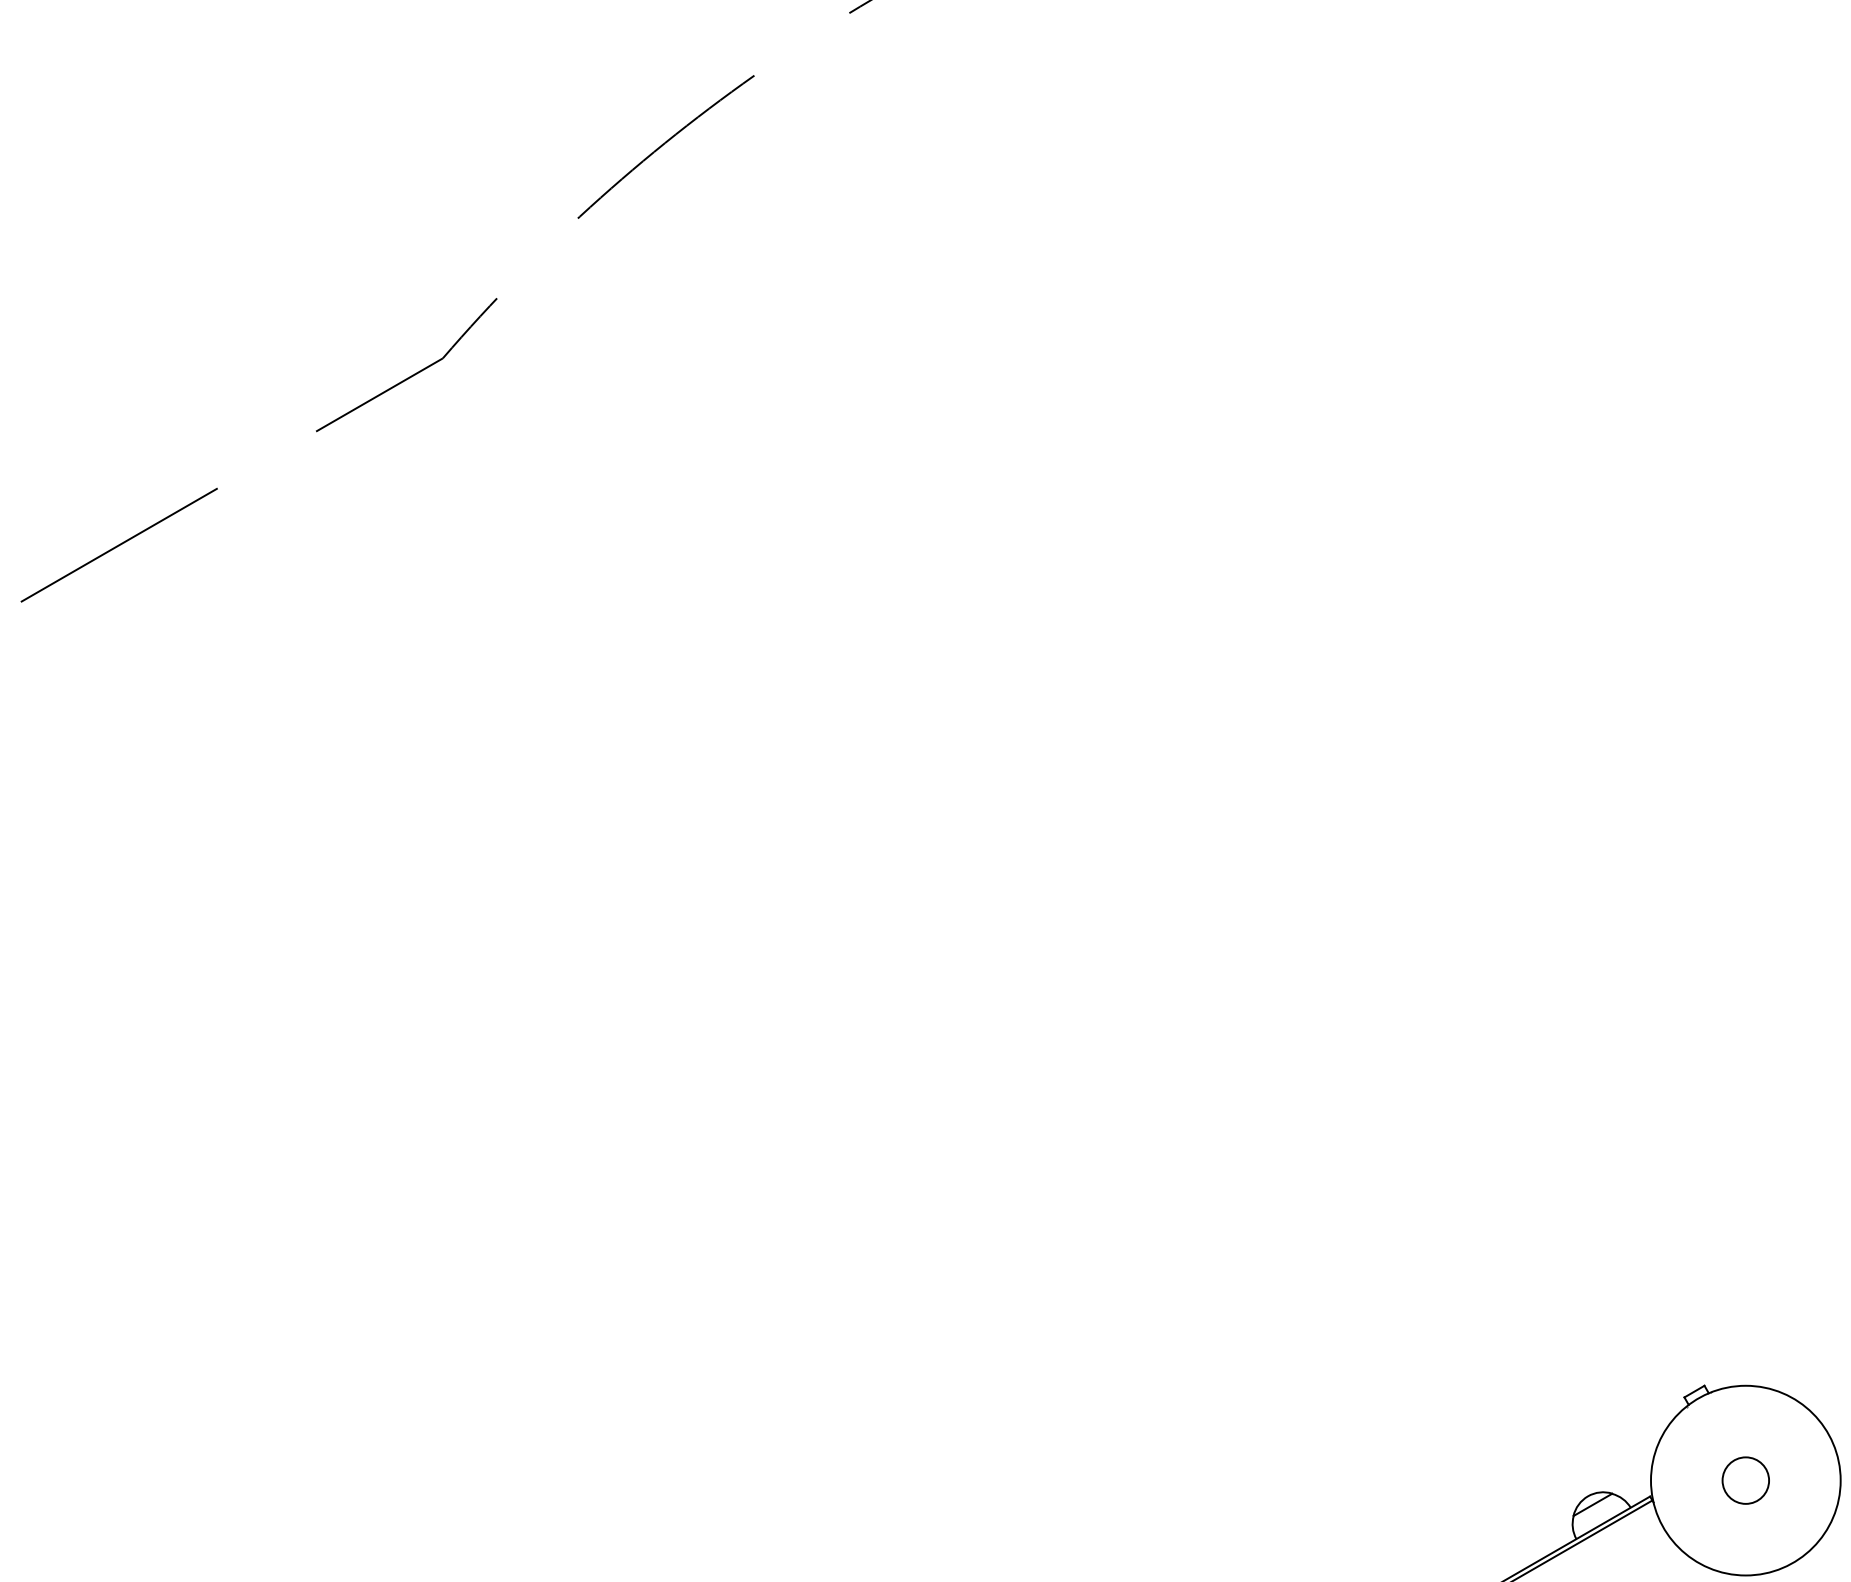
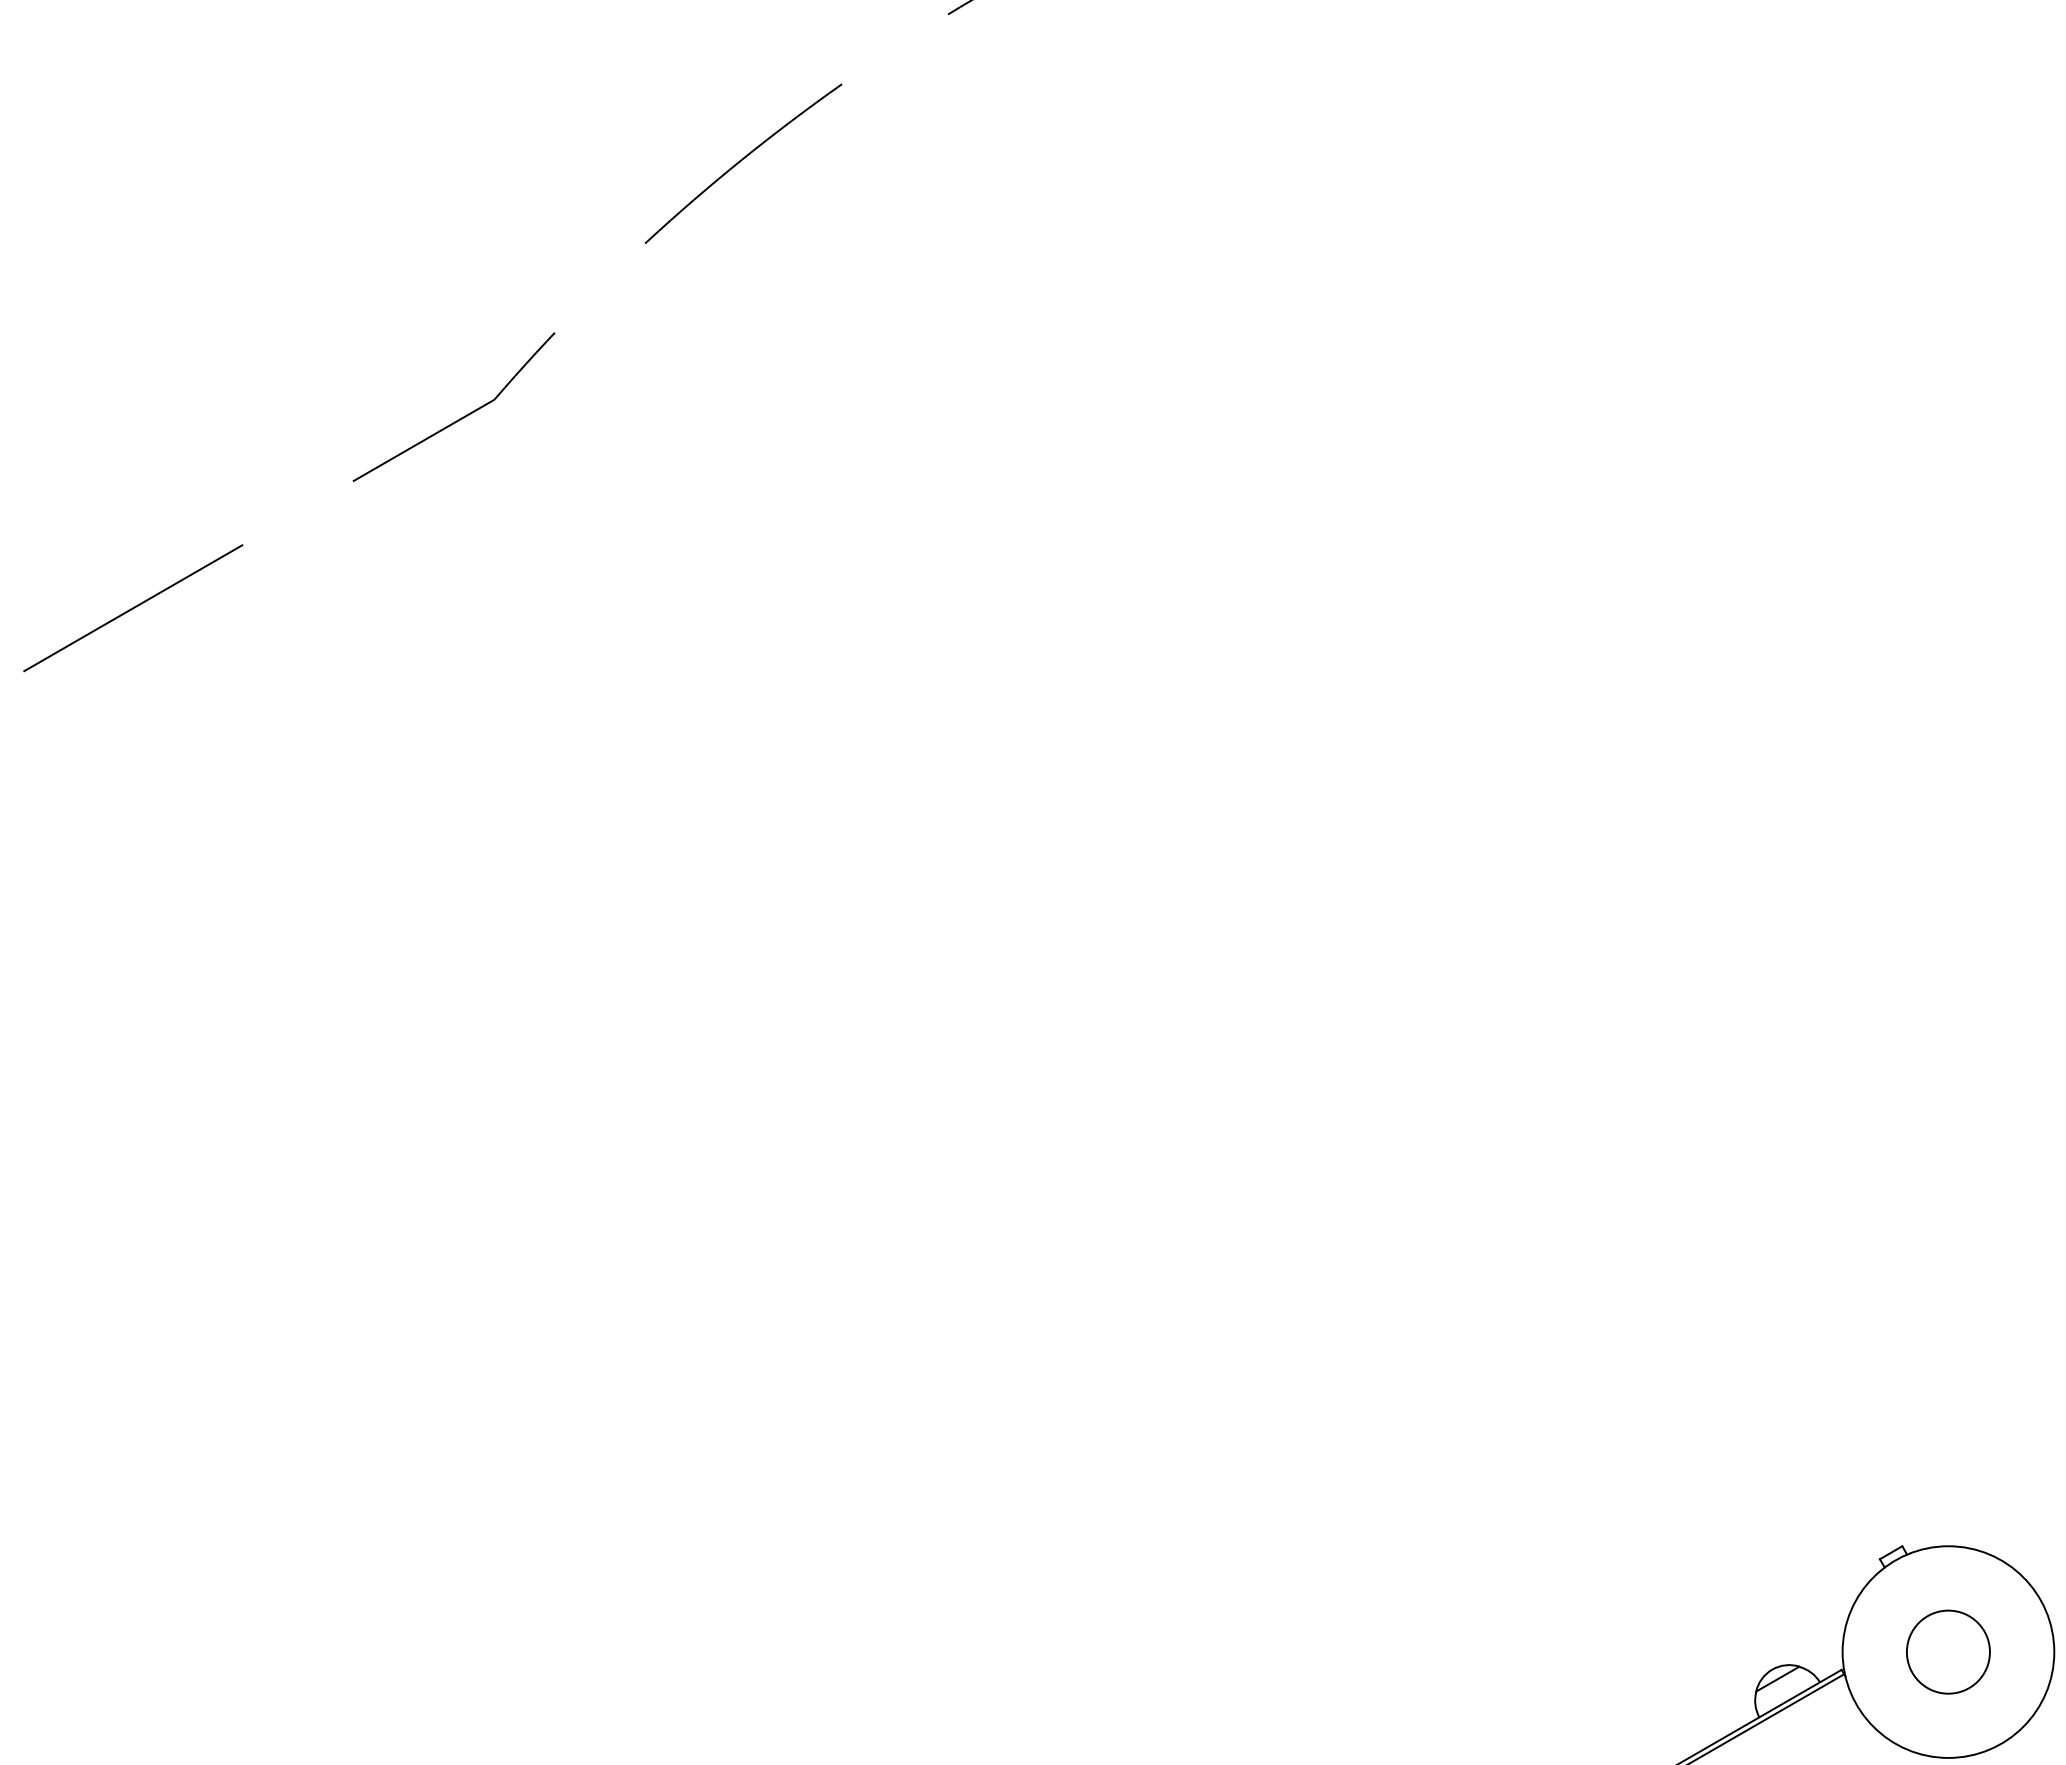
circle: (1745, 1480) -> (1948, 1651), size x1.6

